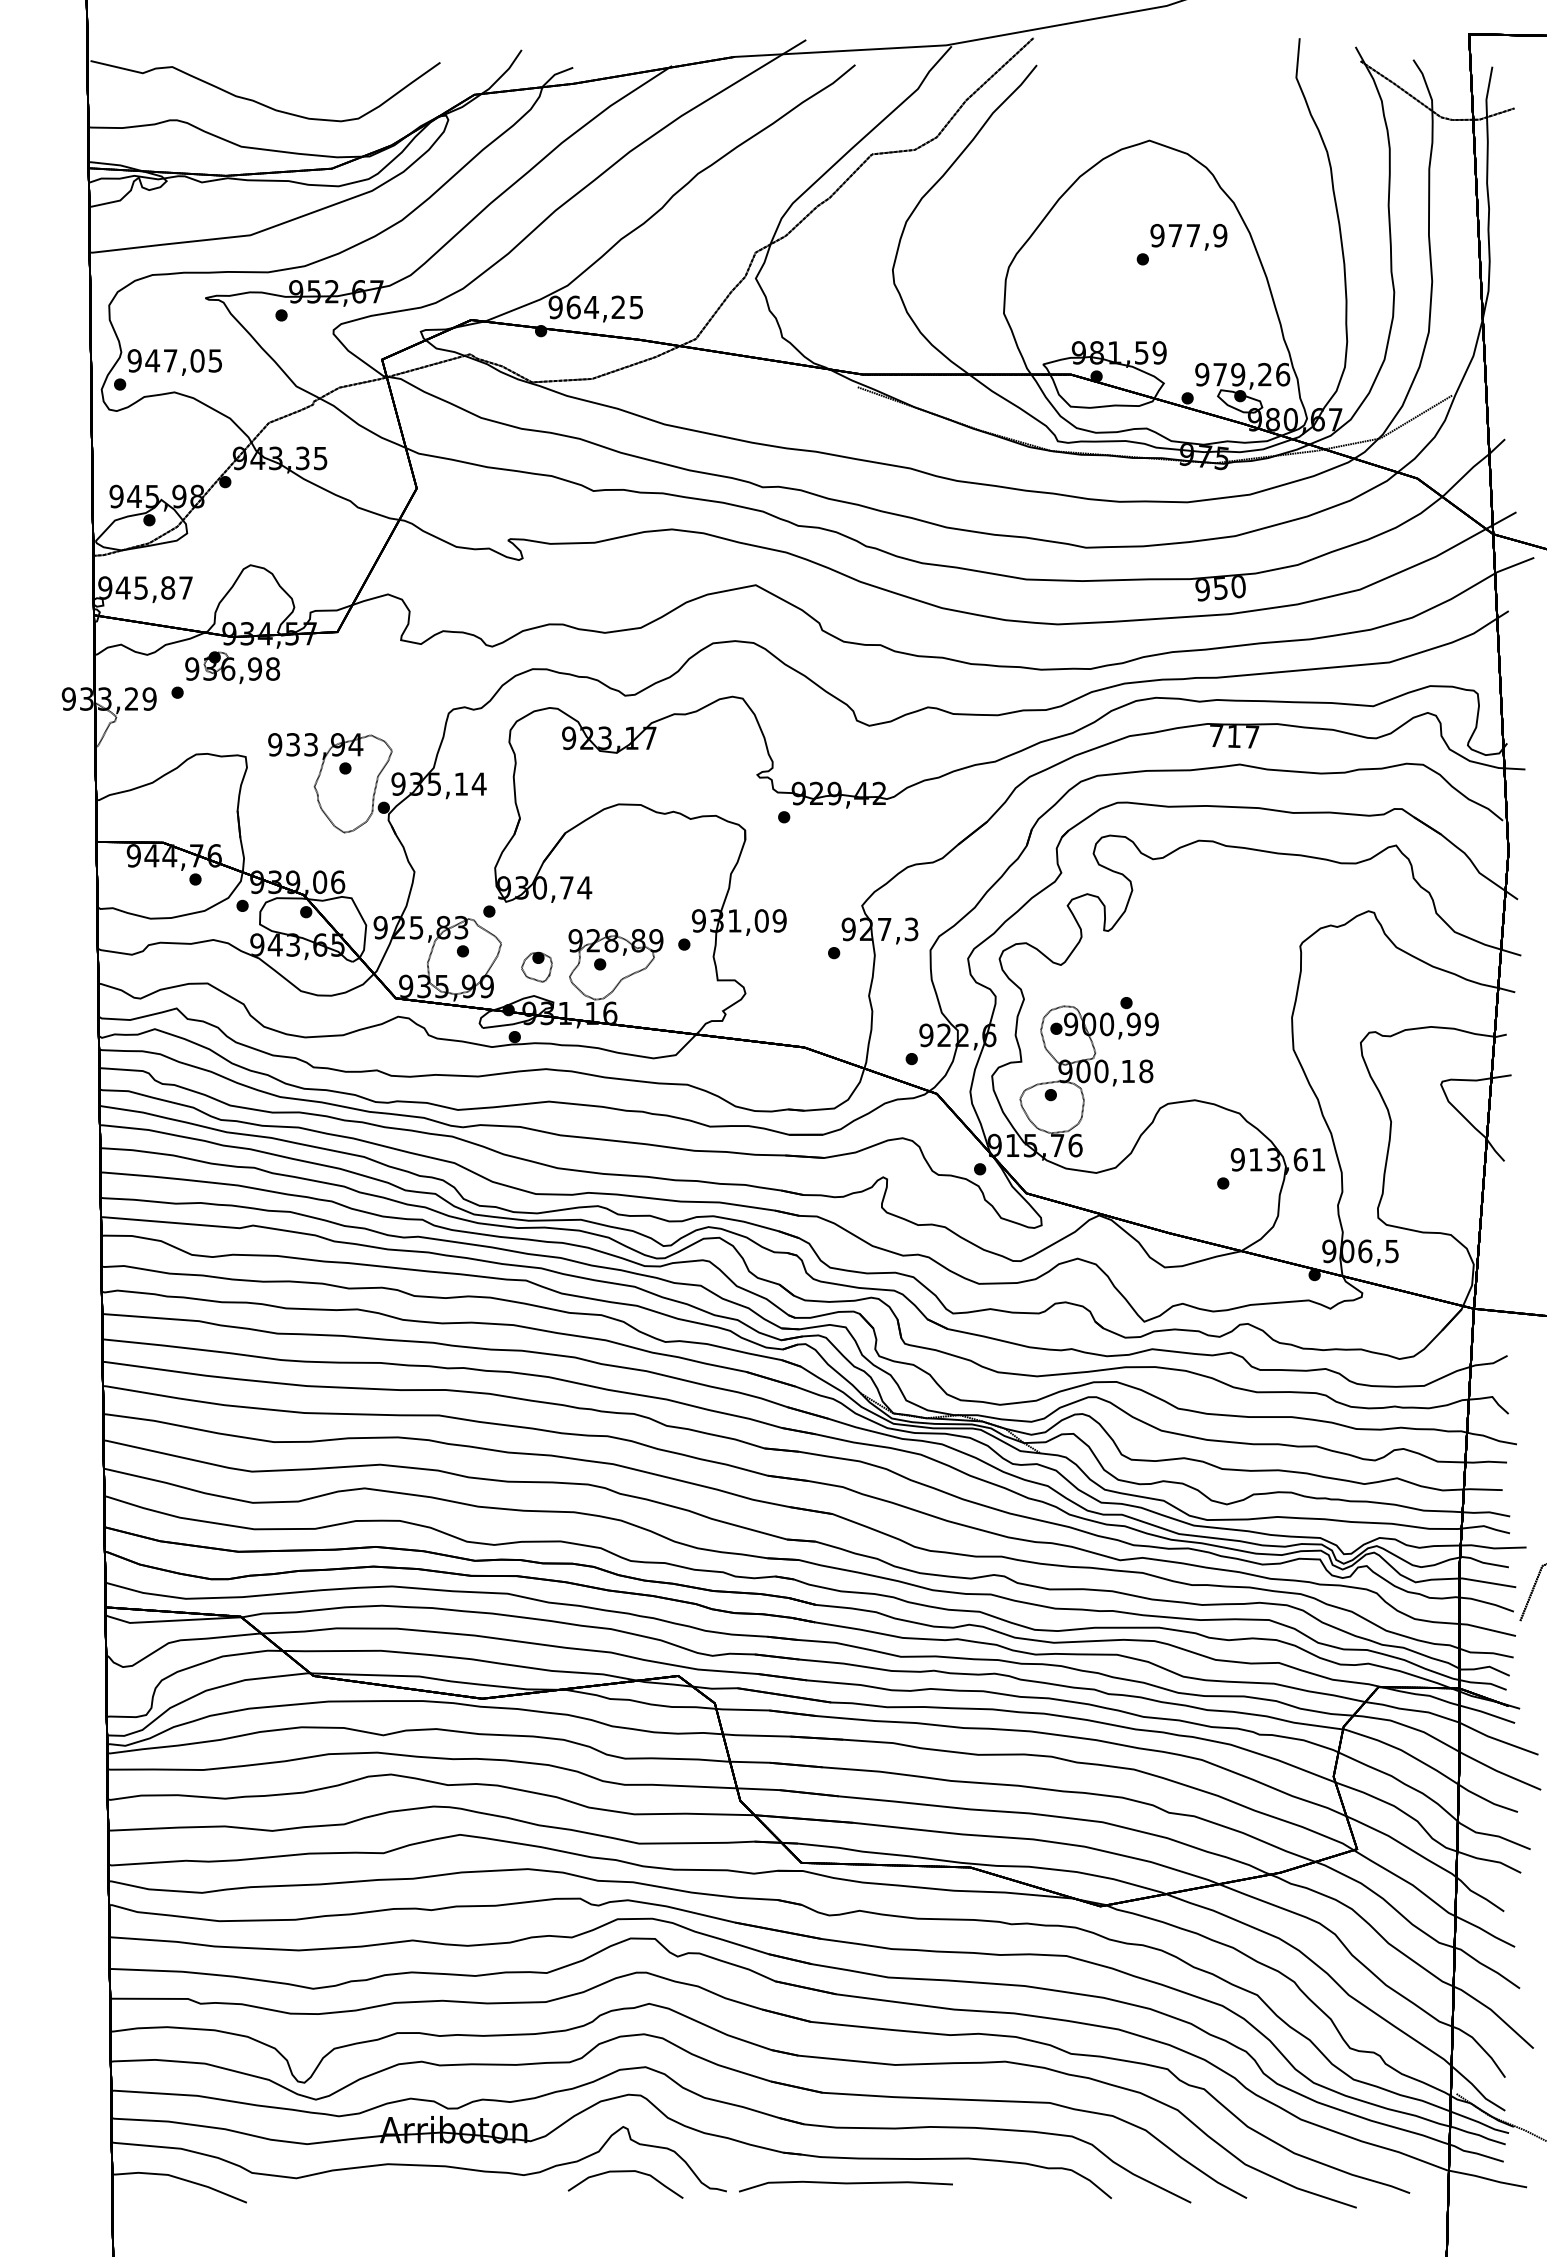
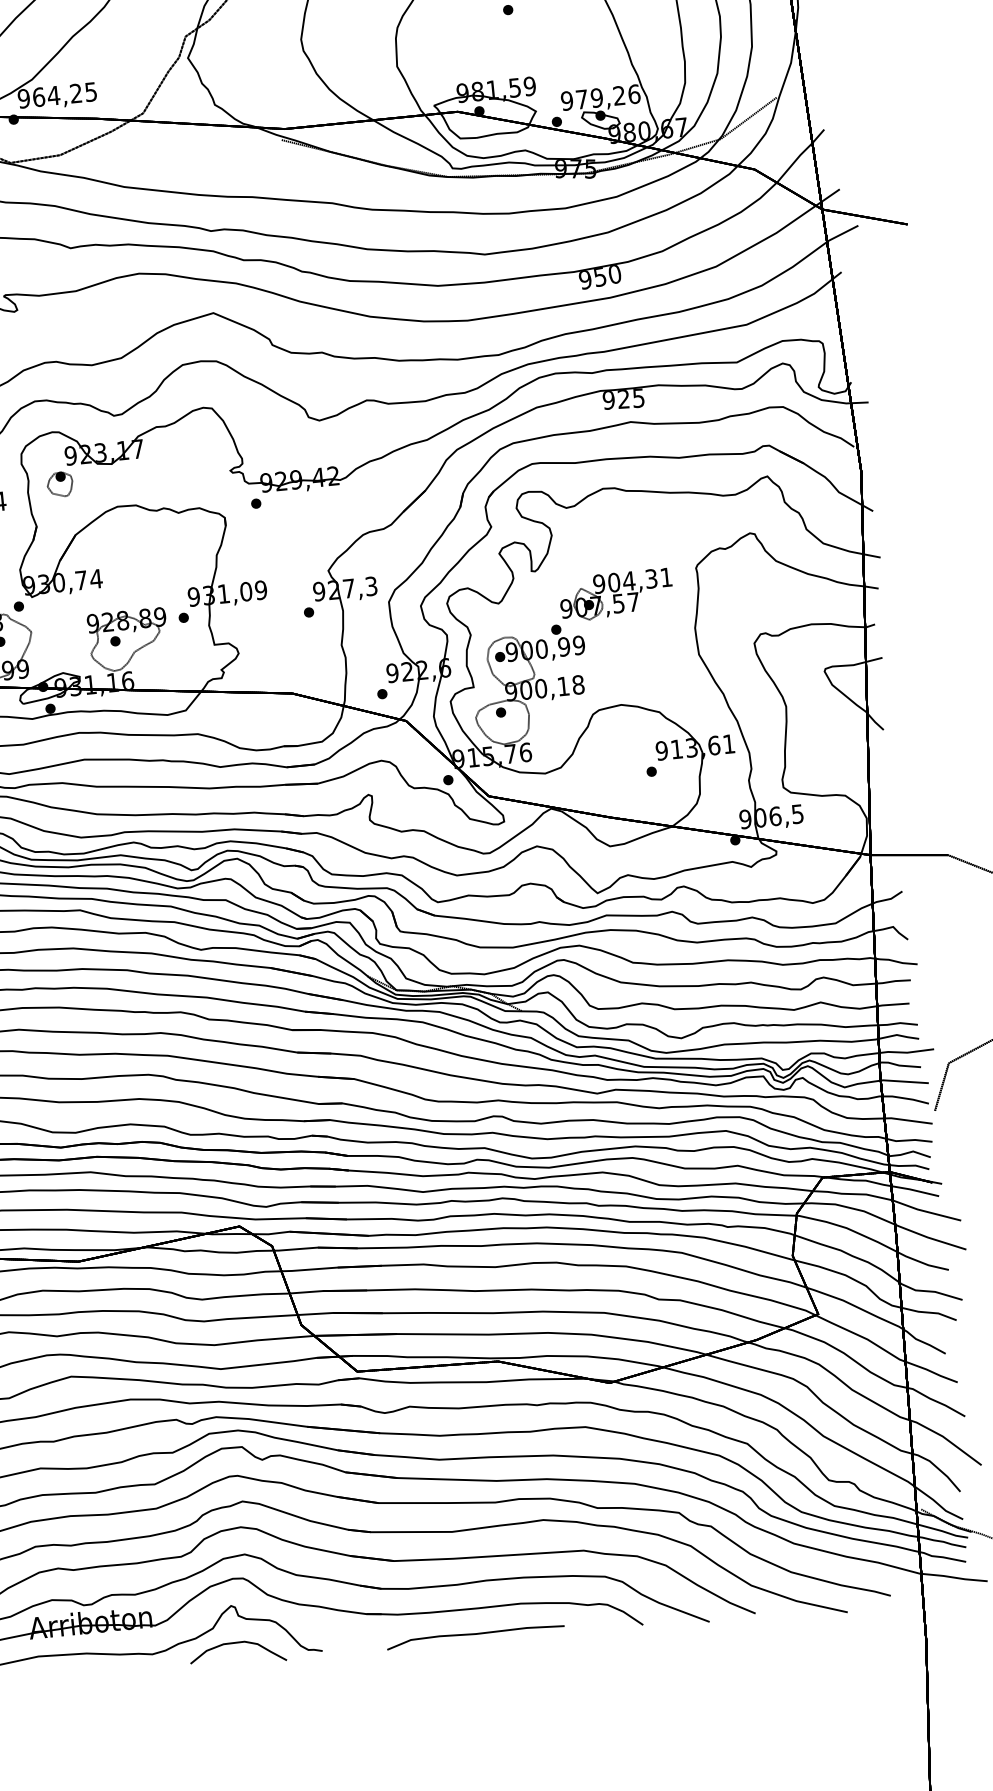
text: (1234, 736) -> (623, 399), 717 -> 925
part: (536, 966) -> (59, 484), moved
part: (1202, 968) -> (616, 594), added
part: (845, 2186) -> (475, 1636), moved

